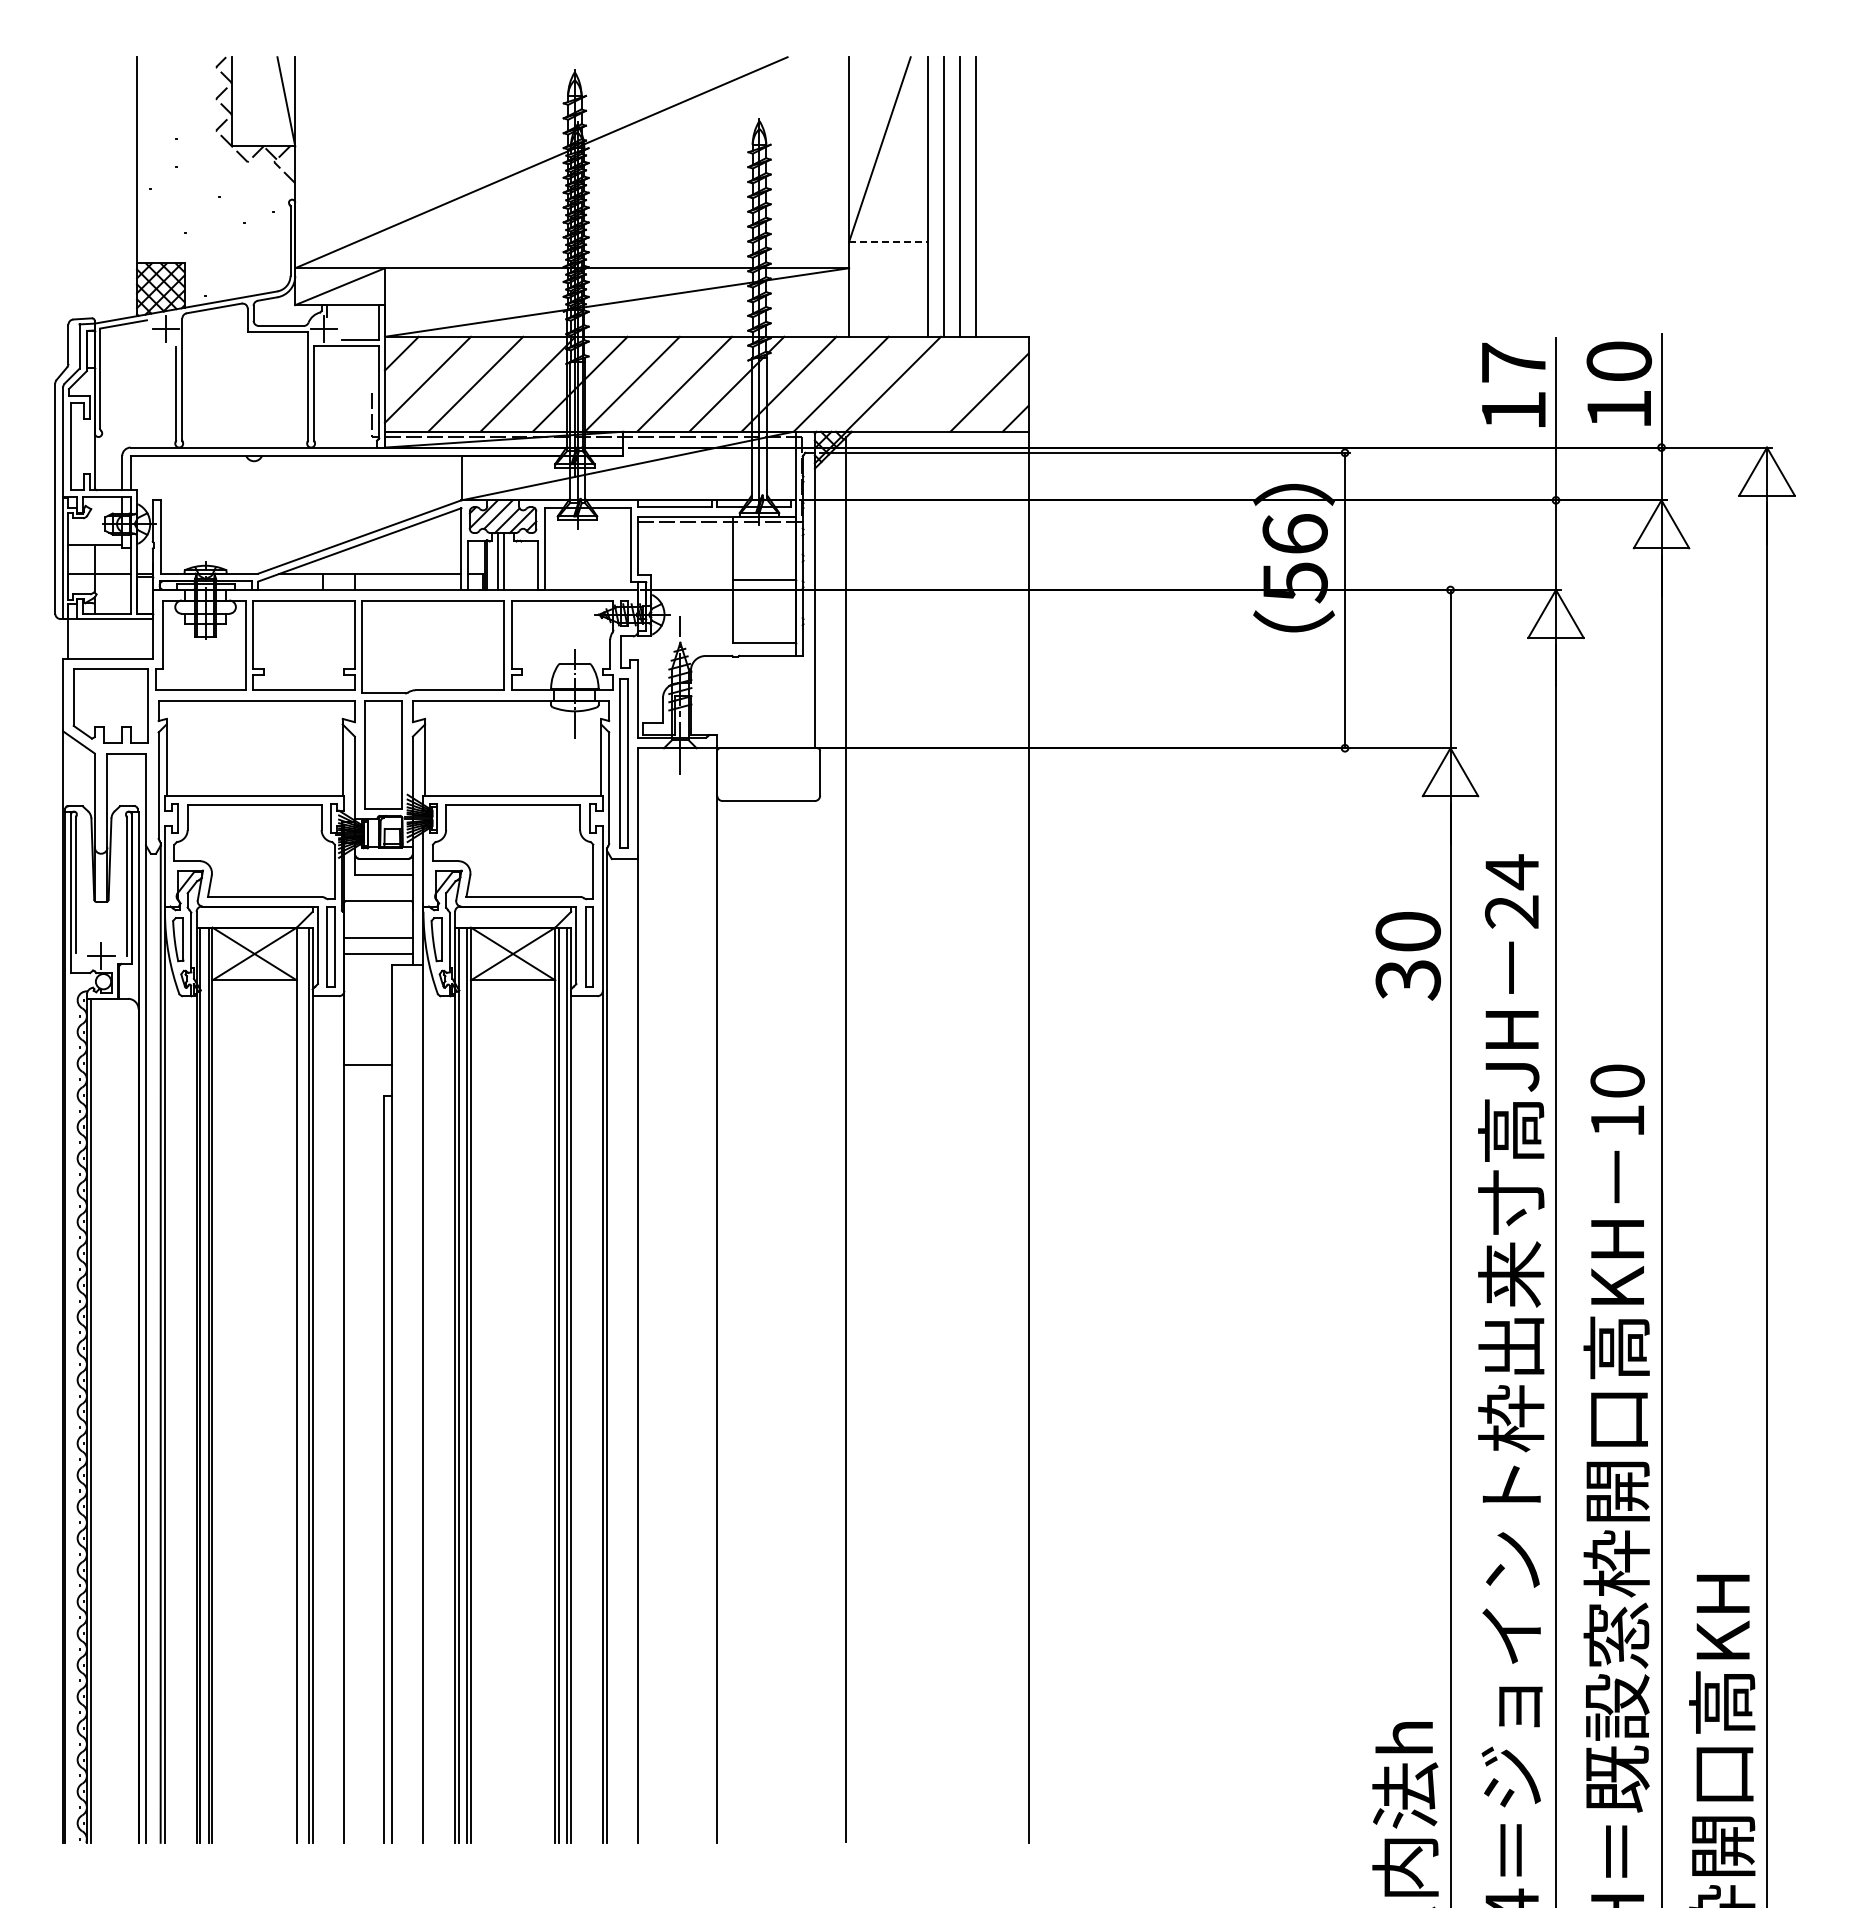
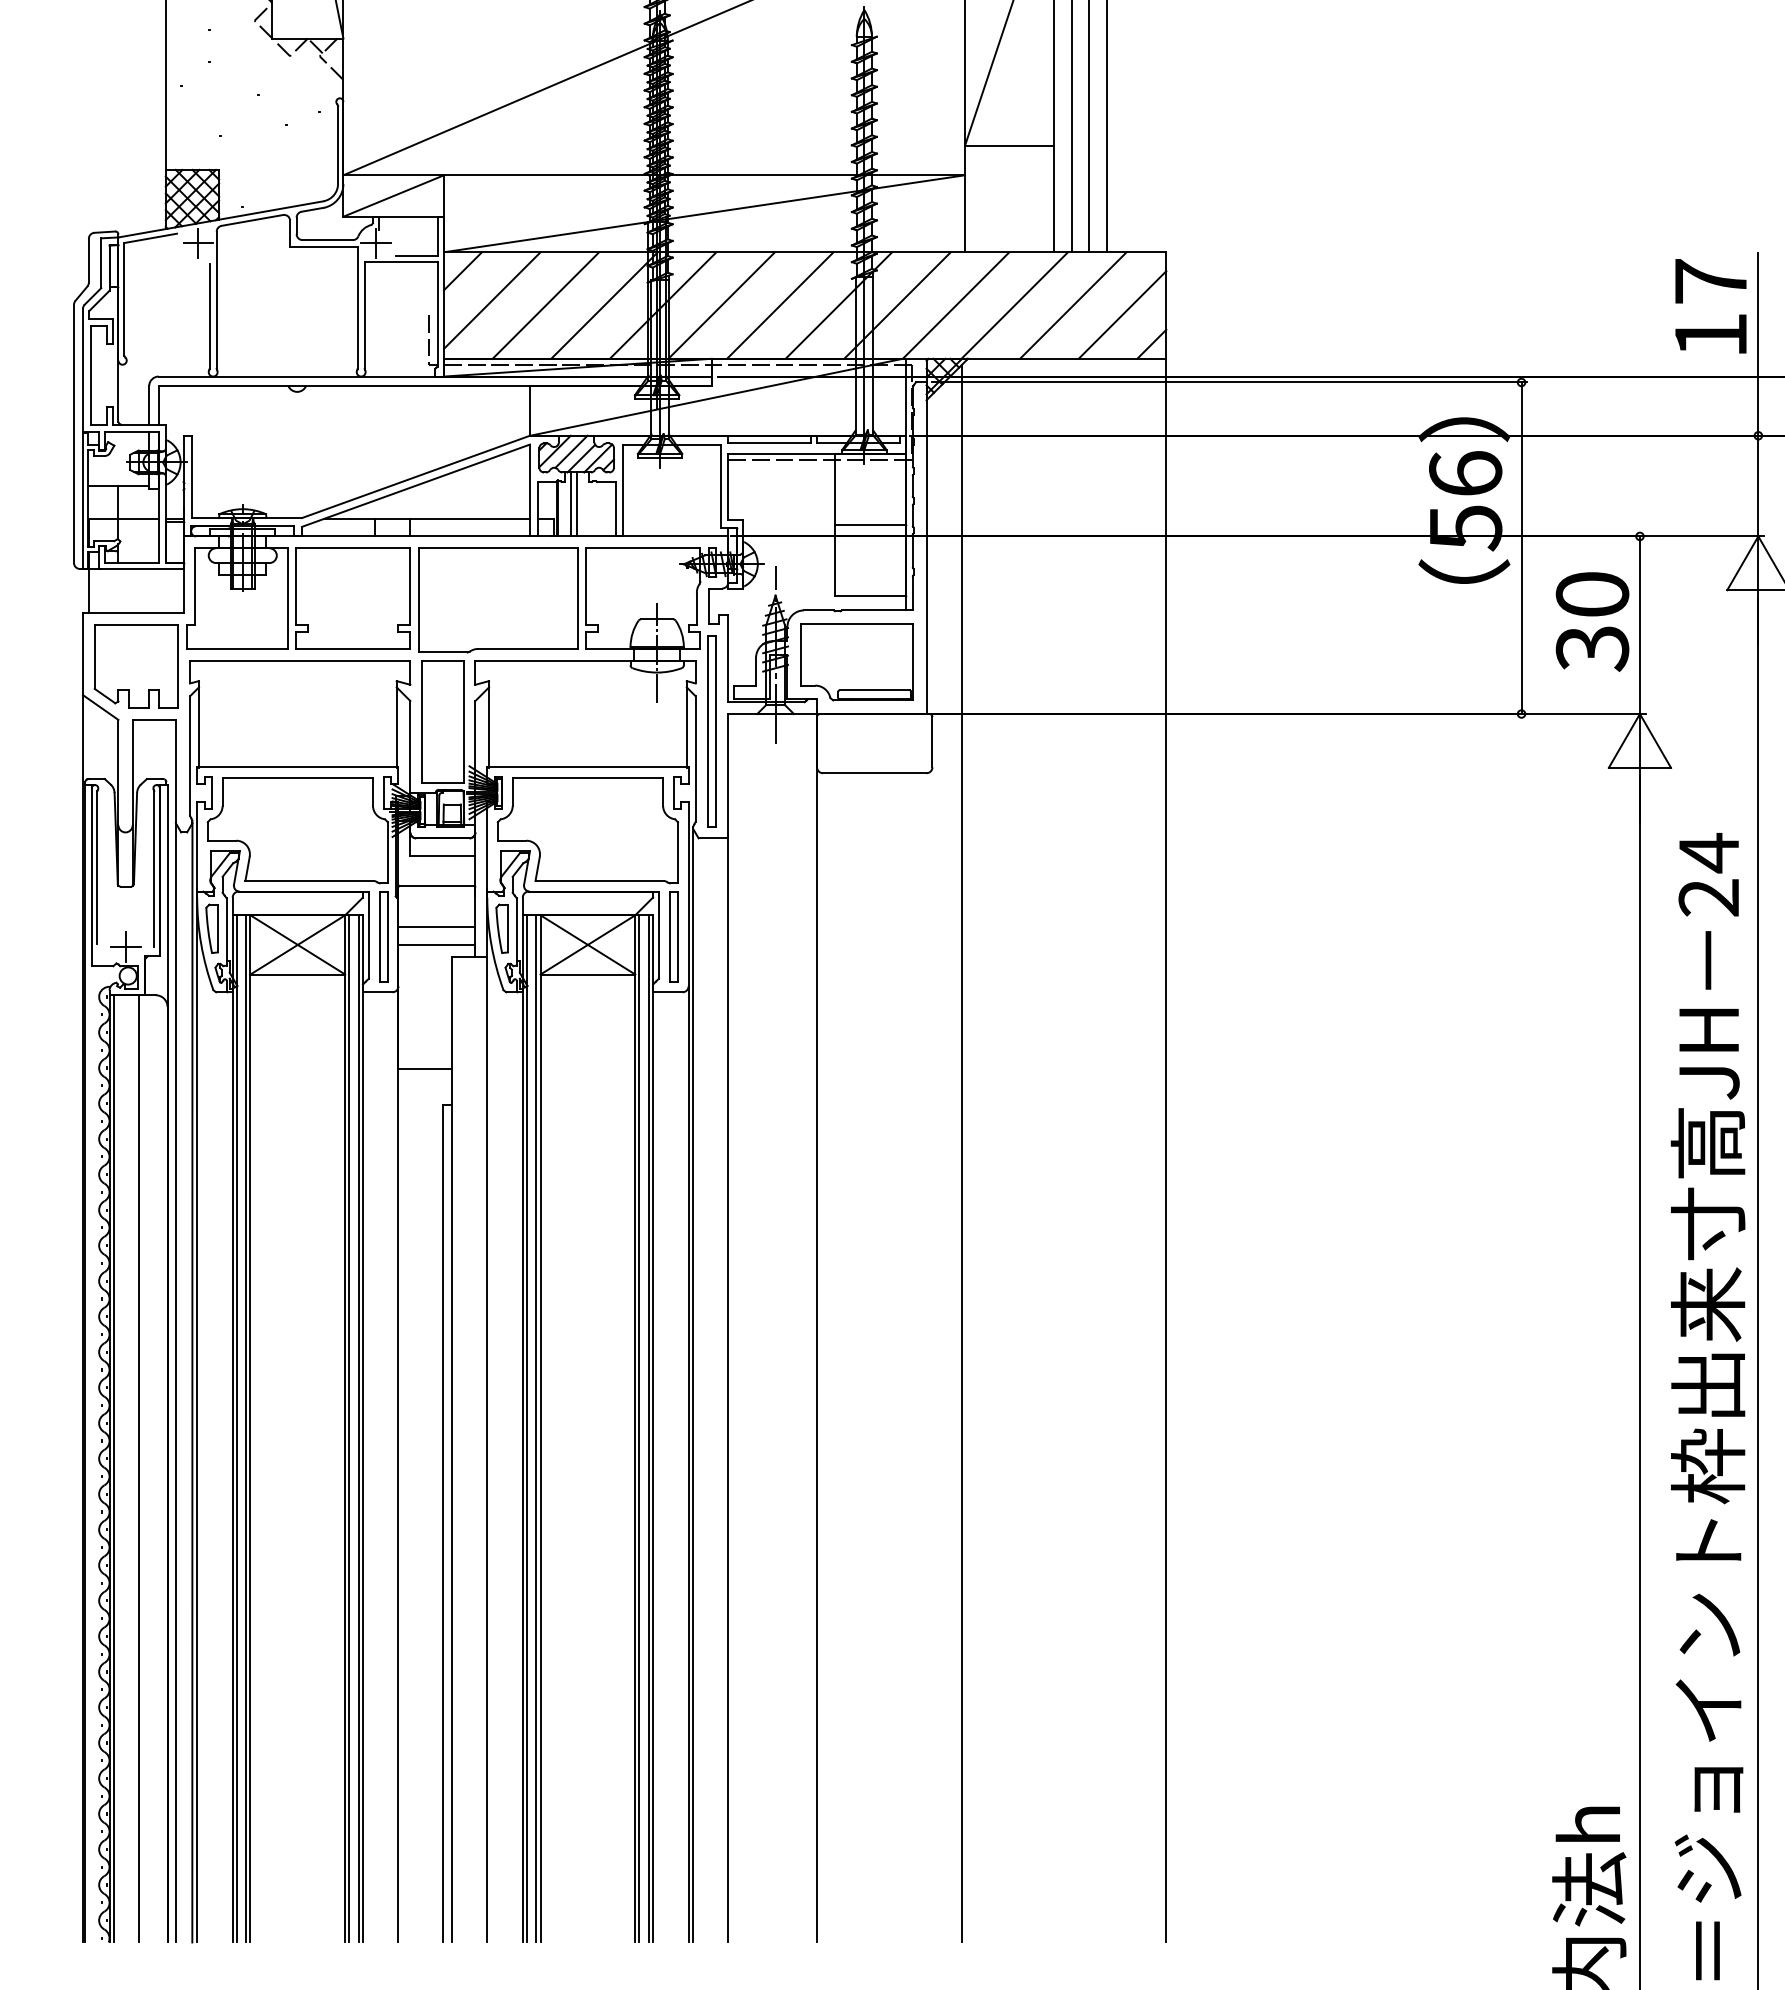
line: (888, 241) -> (1009, 145), dashed -> solid
line: (945, 383) -> (1073, 304), added
part: (752, 702) -> (856, 662), added
text: (1407, 956) -> (1591, 622), moved
line: (300, 1384) -> (349, 1428), added
line: (113, 1420) -> (139, 1468), added

